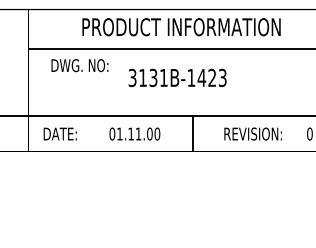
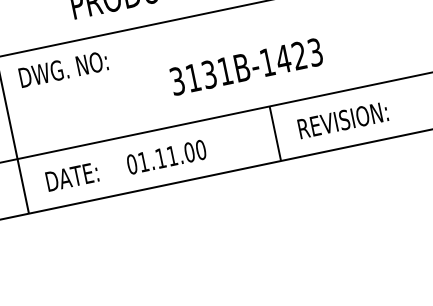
text: (79, 65) -> (62, 69), moved
text: (177, 77) -> (246, 66), moved
text: (134, 133) -> (165, 156), moved
text: (252, 133) -> (341, 119), moved

